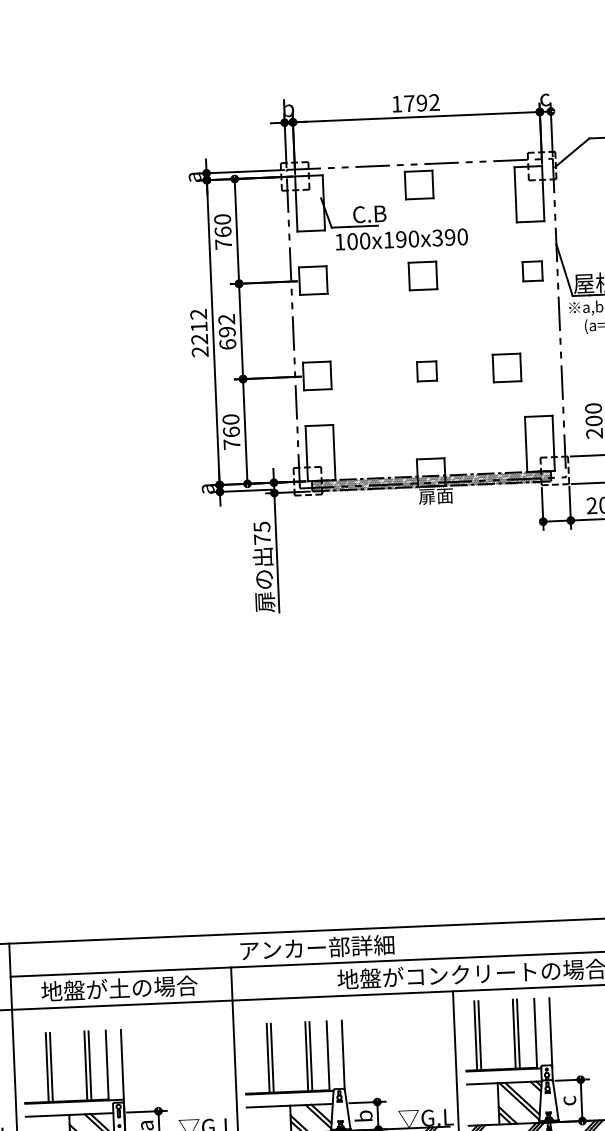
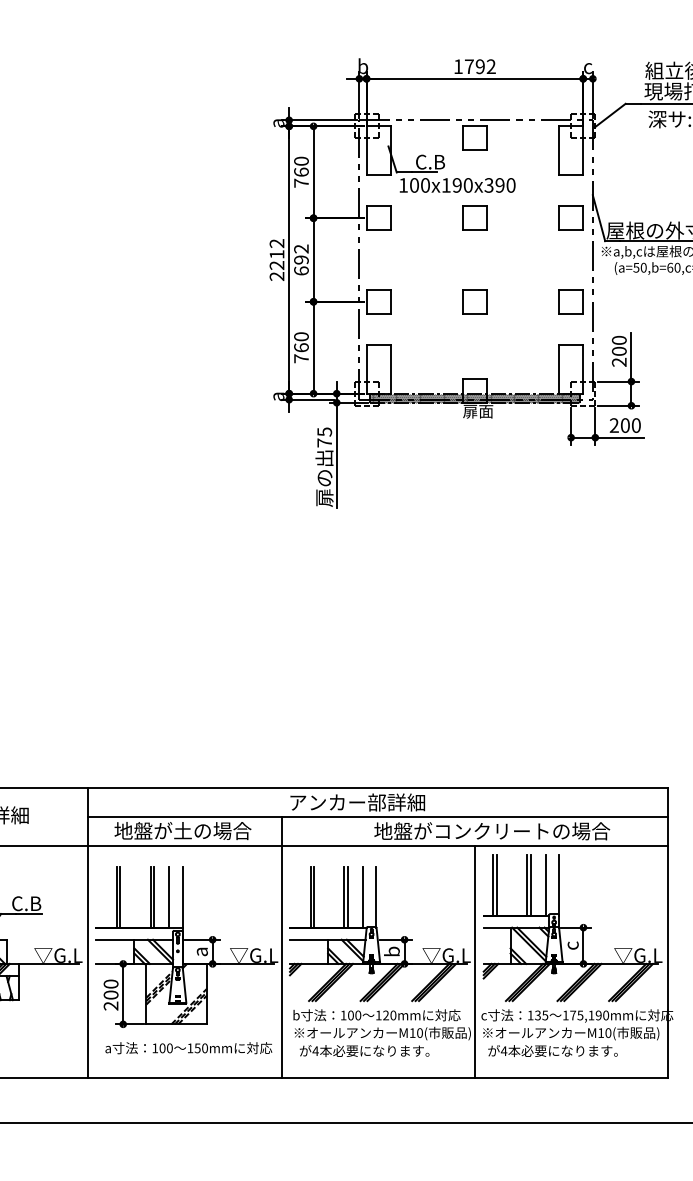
part: (531, 270) -> (570, 217), size x1.43
part: (506, 367) -> (570, 301), moved
part: (426, 371) -> (474, 301), size x1.43

